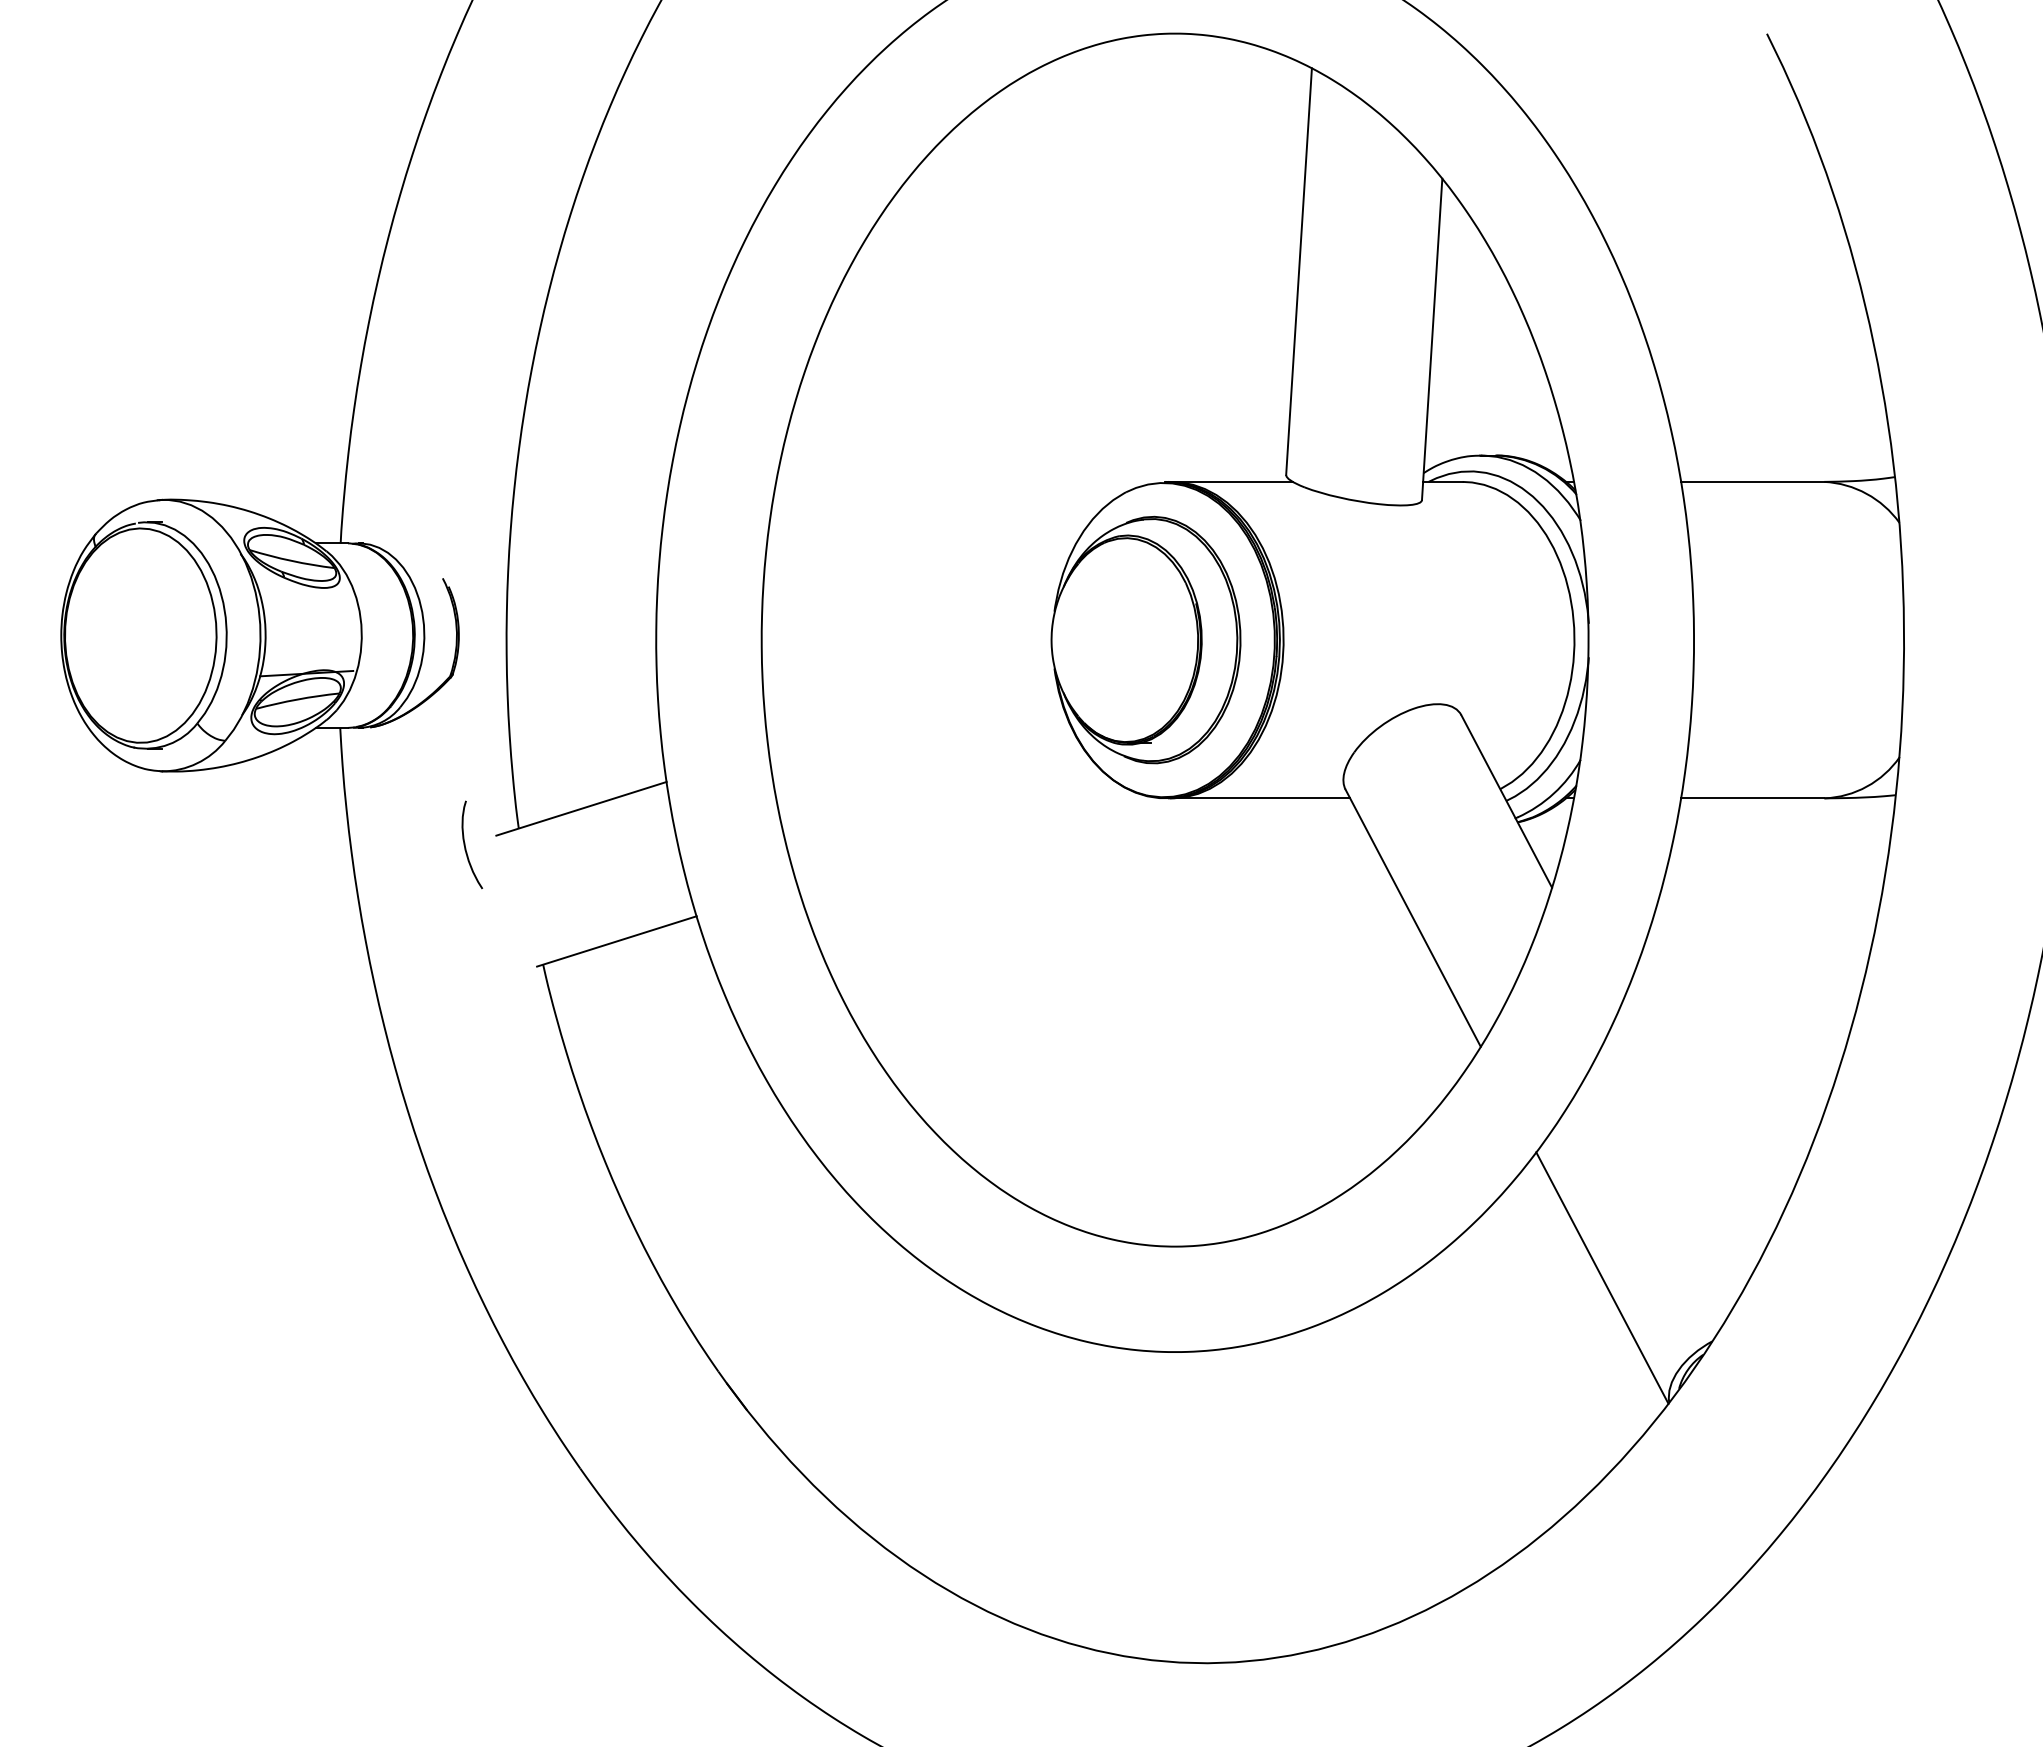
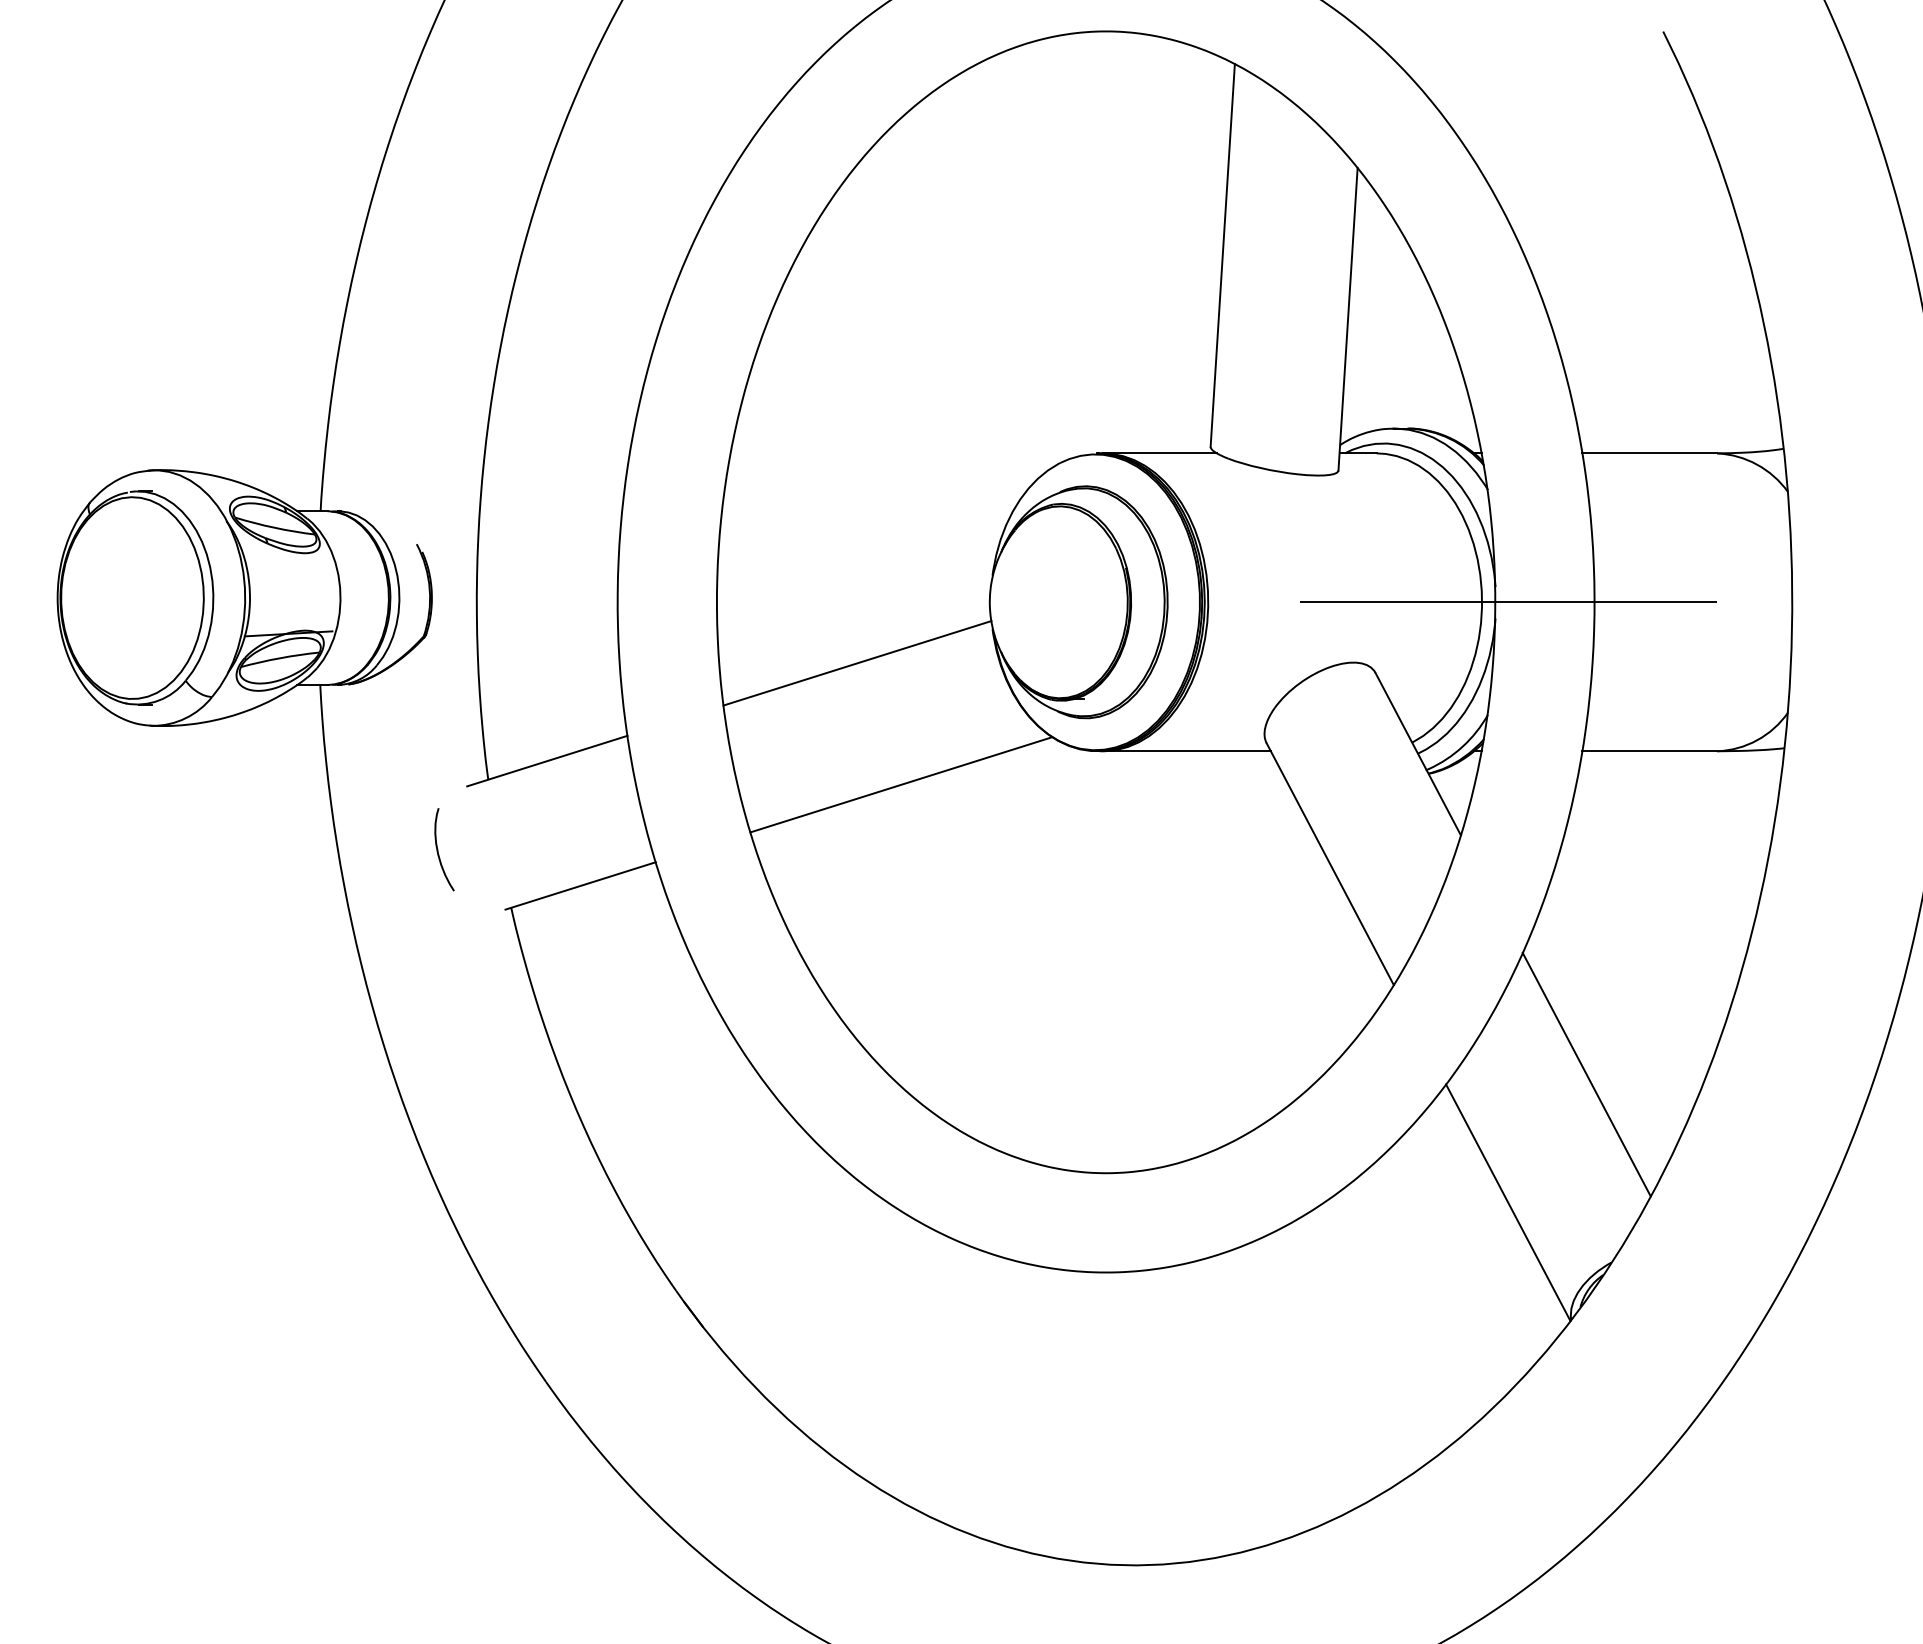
line: (1602, 640) -> (1508, 602), added
line: (910, 704) -> (857, 662), added
line: (957, 833) -> (901, 784), added
curve: (465, 844) -> (438, 849), moved
line: (1685, 1141) -> (1586, 1074), added

